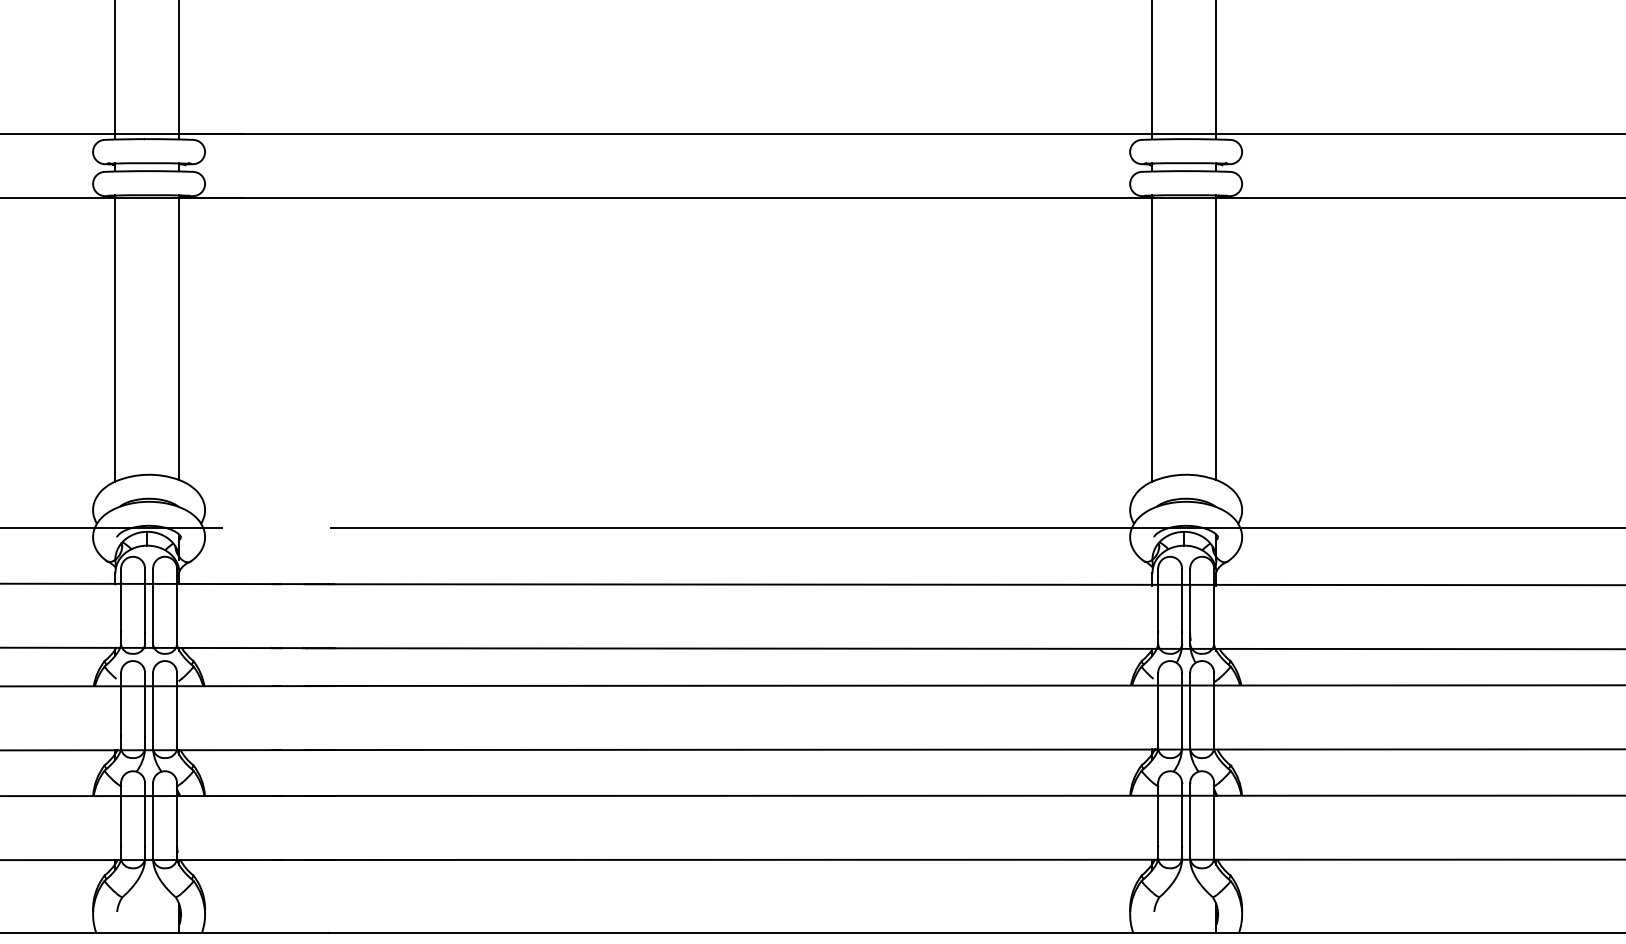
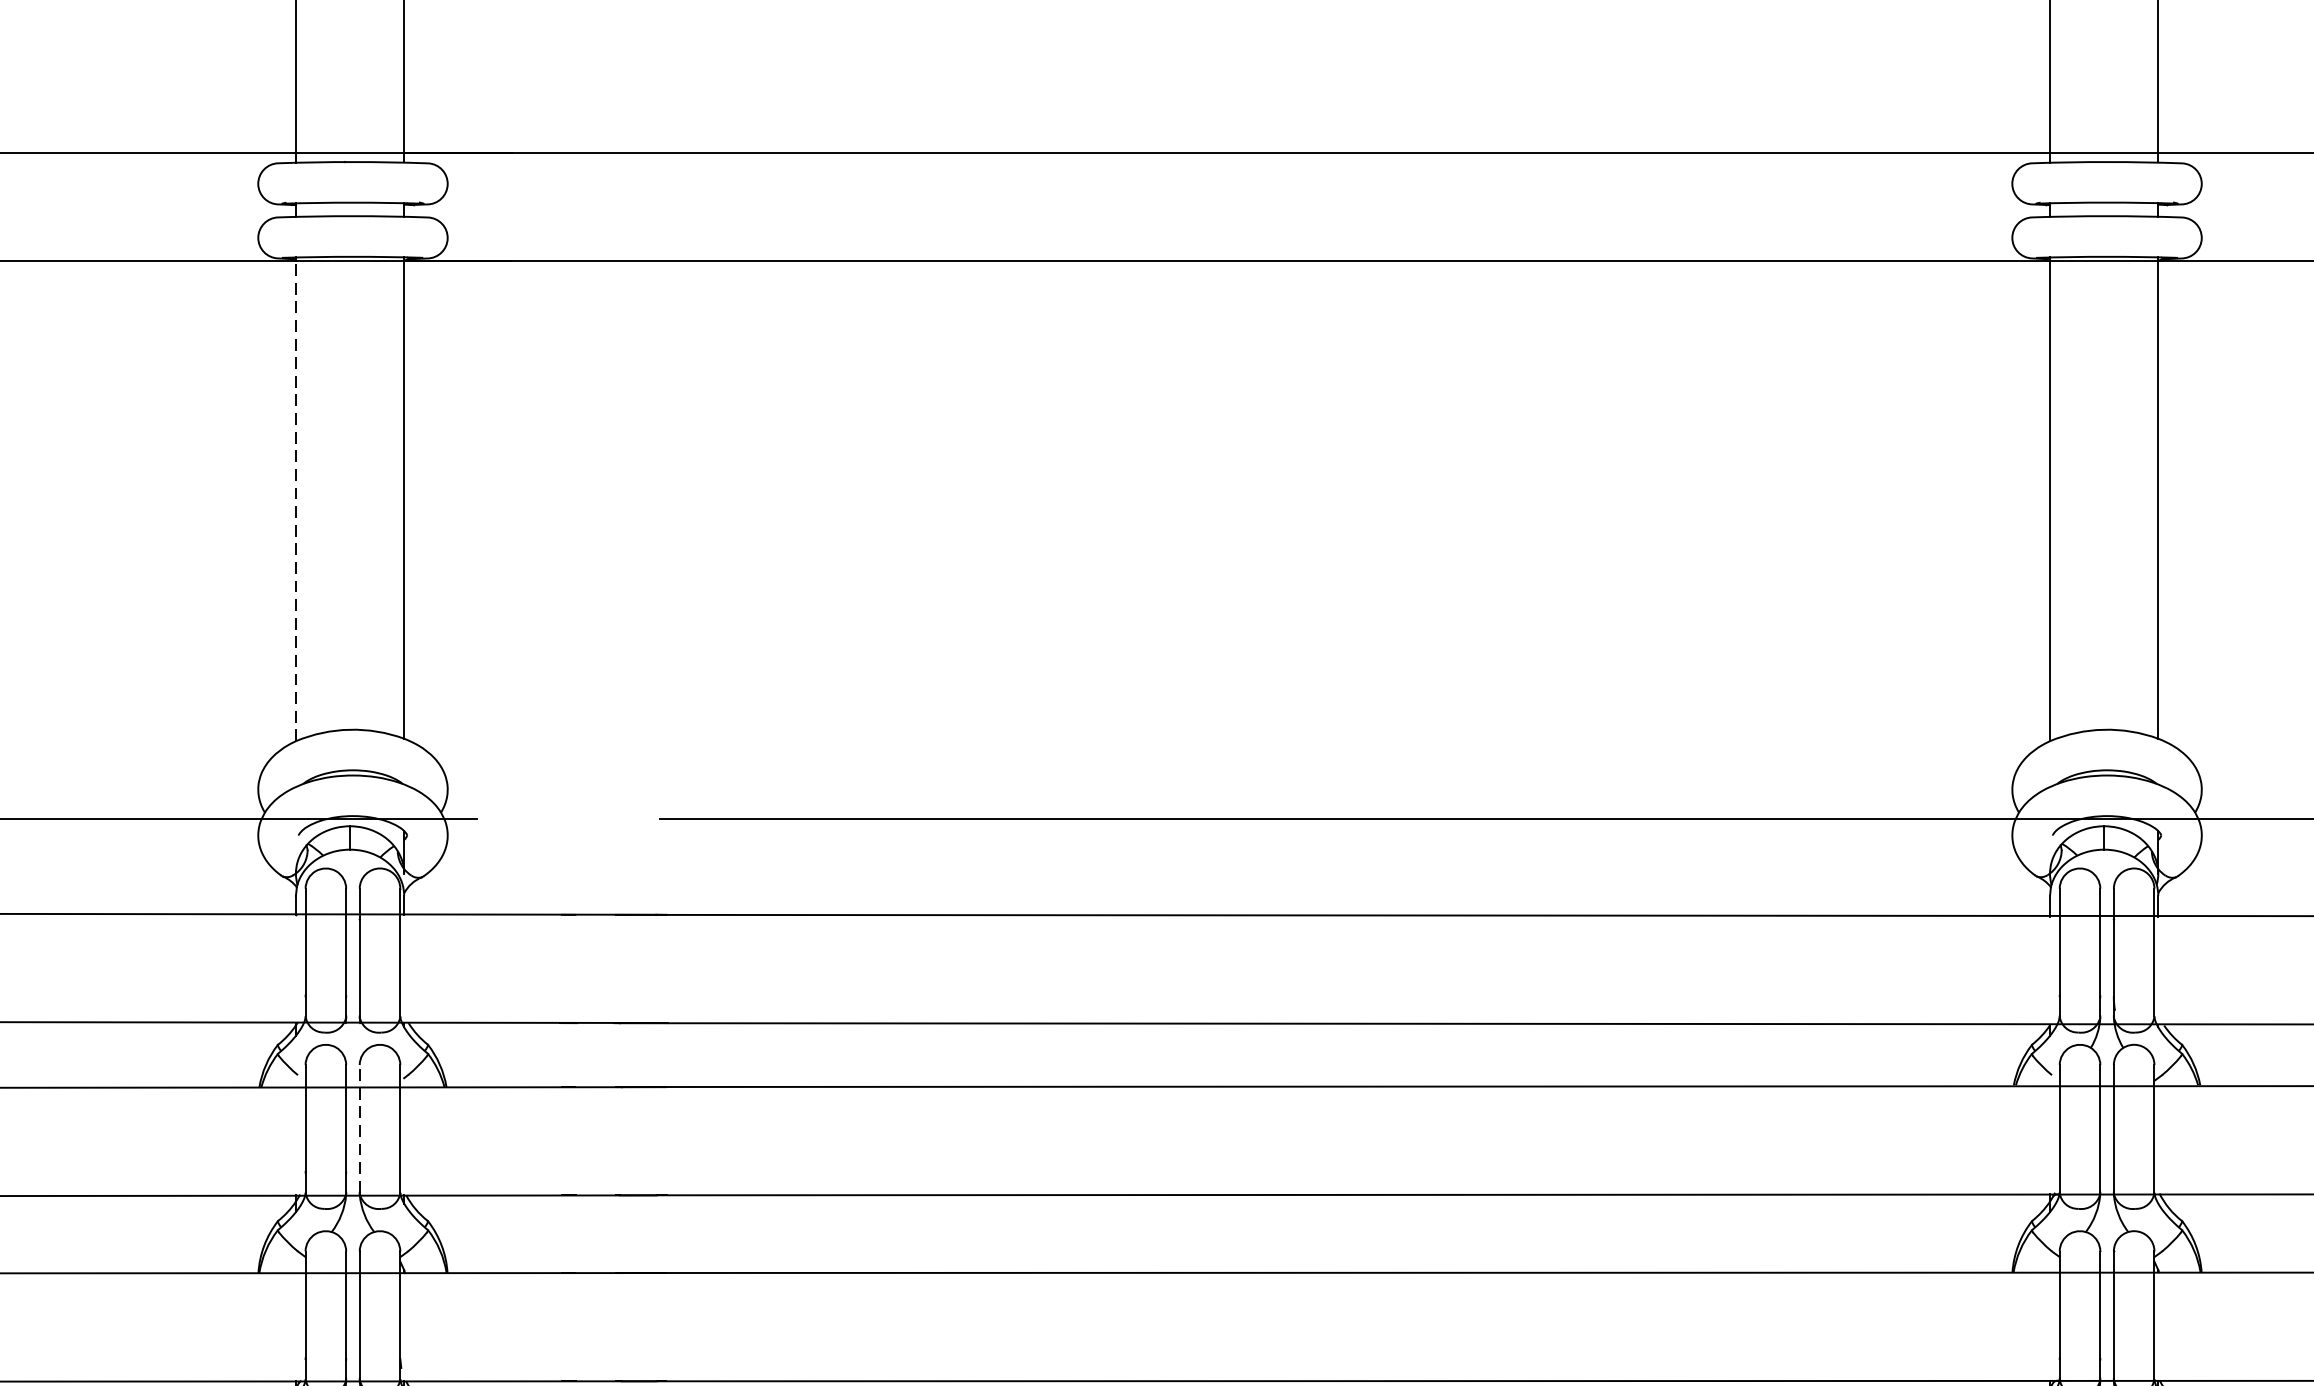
line: (115, 339) -> (296, 500), solid -> dashed
line: (153, 710) -> (360, 1128), solid -> dashed

